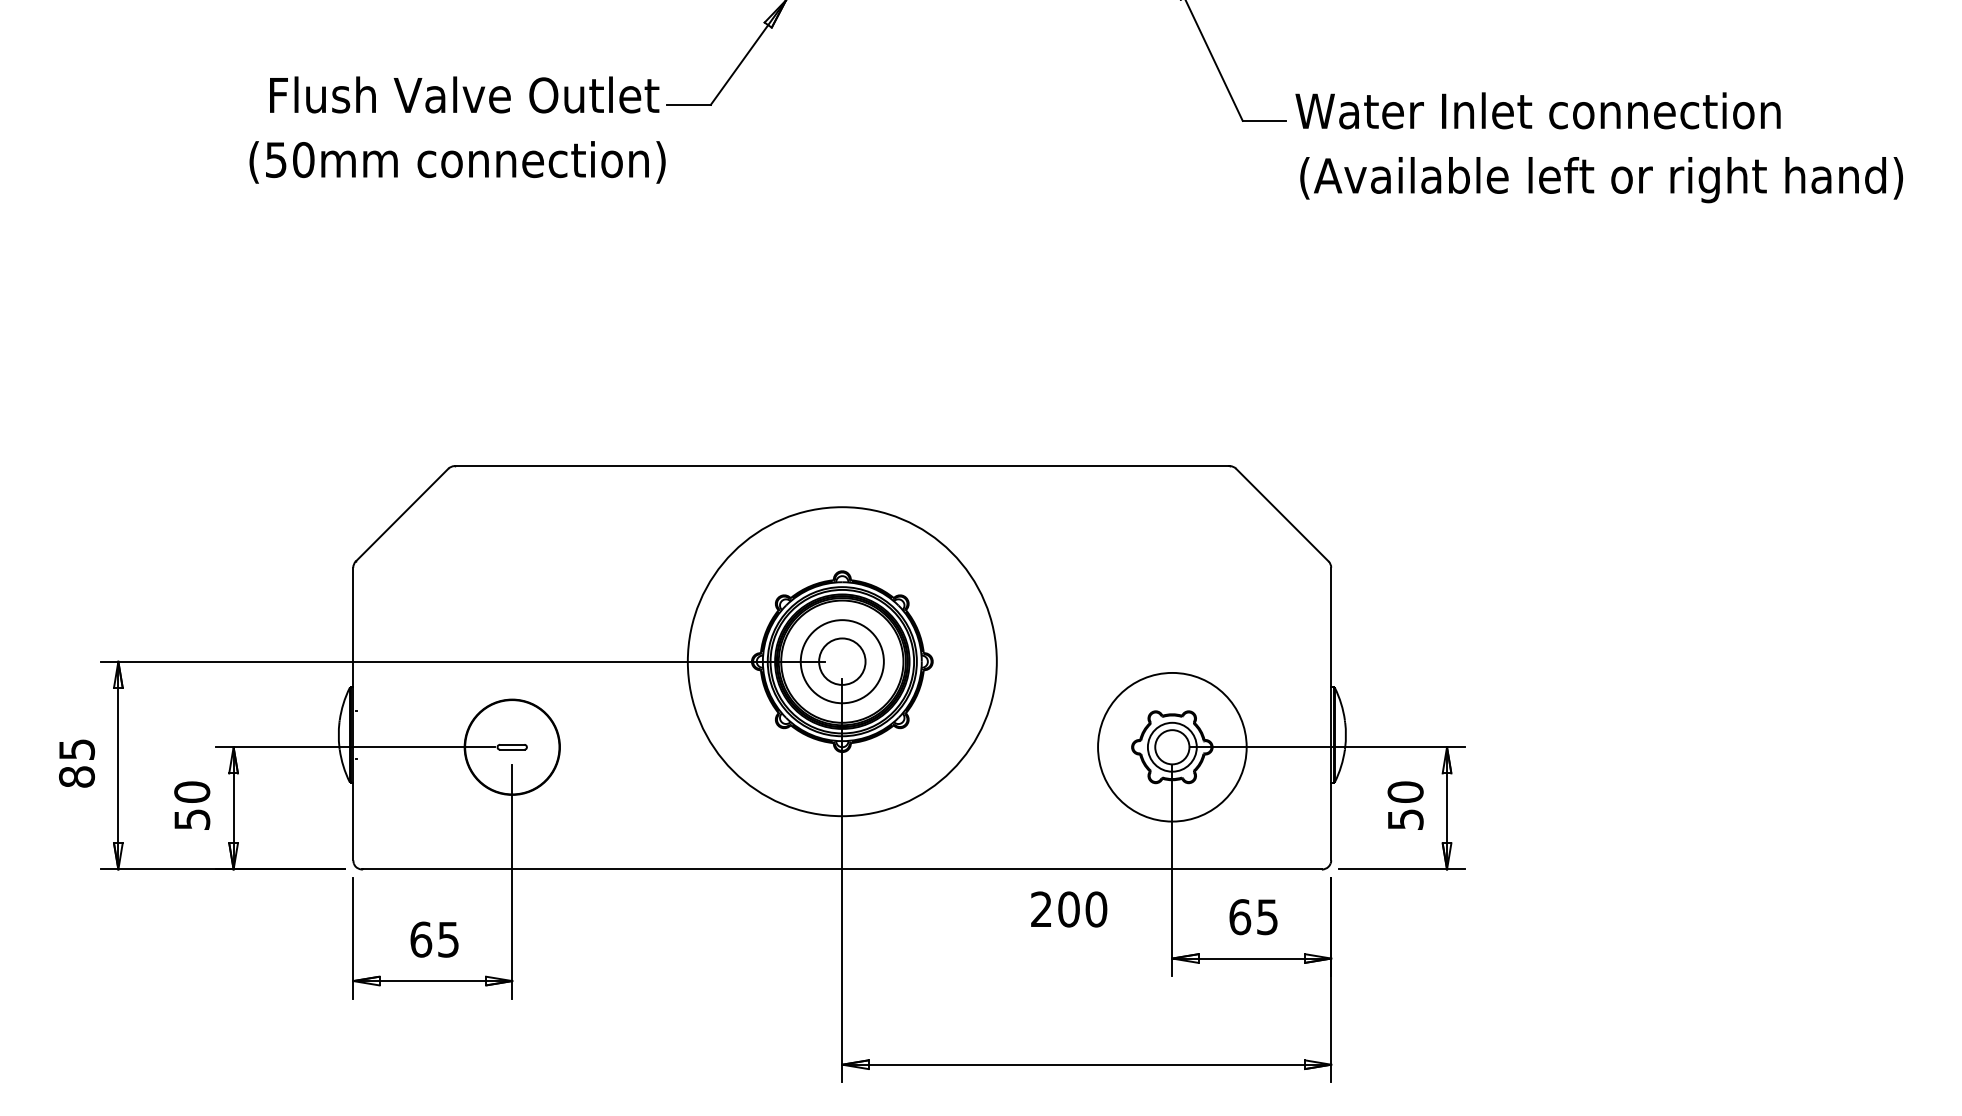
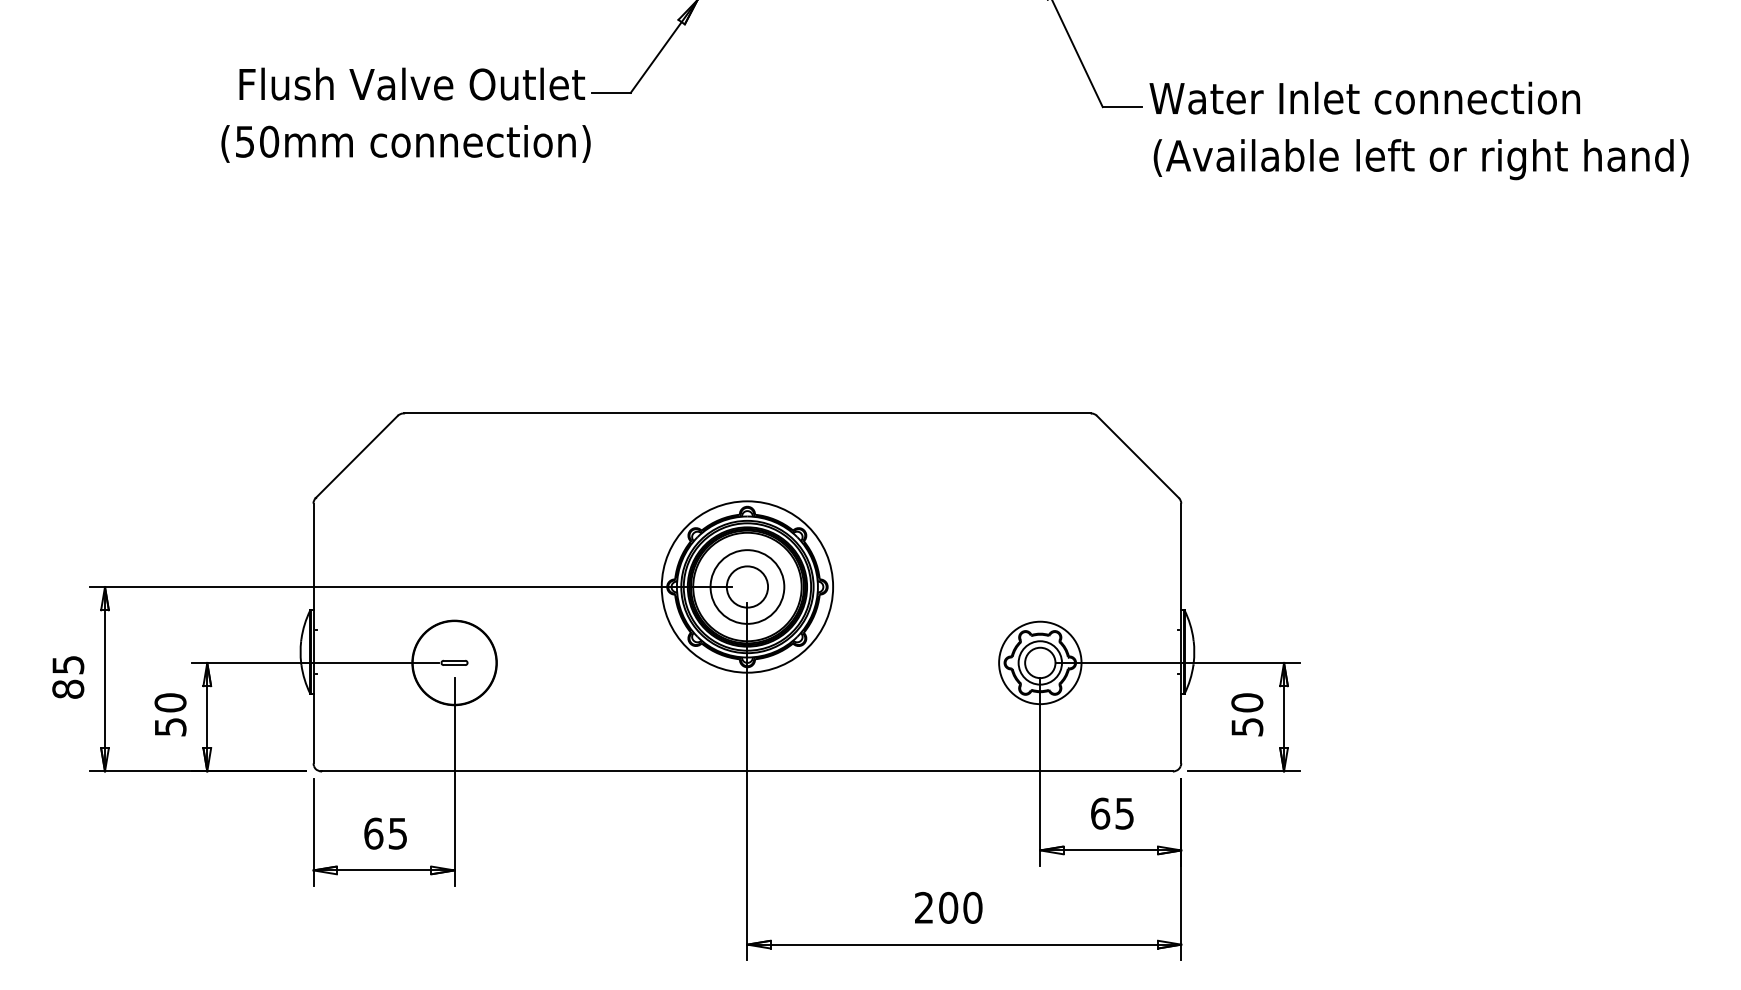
circle: (842, 661) -> (747, 586), size x0.62
circle: (1172, 746) -> (1040, 662), size x0.62
text: (1068, 909) -> (948, 907), moved

